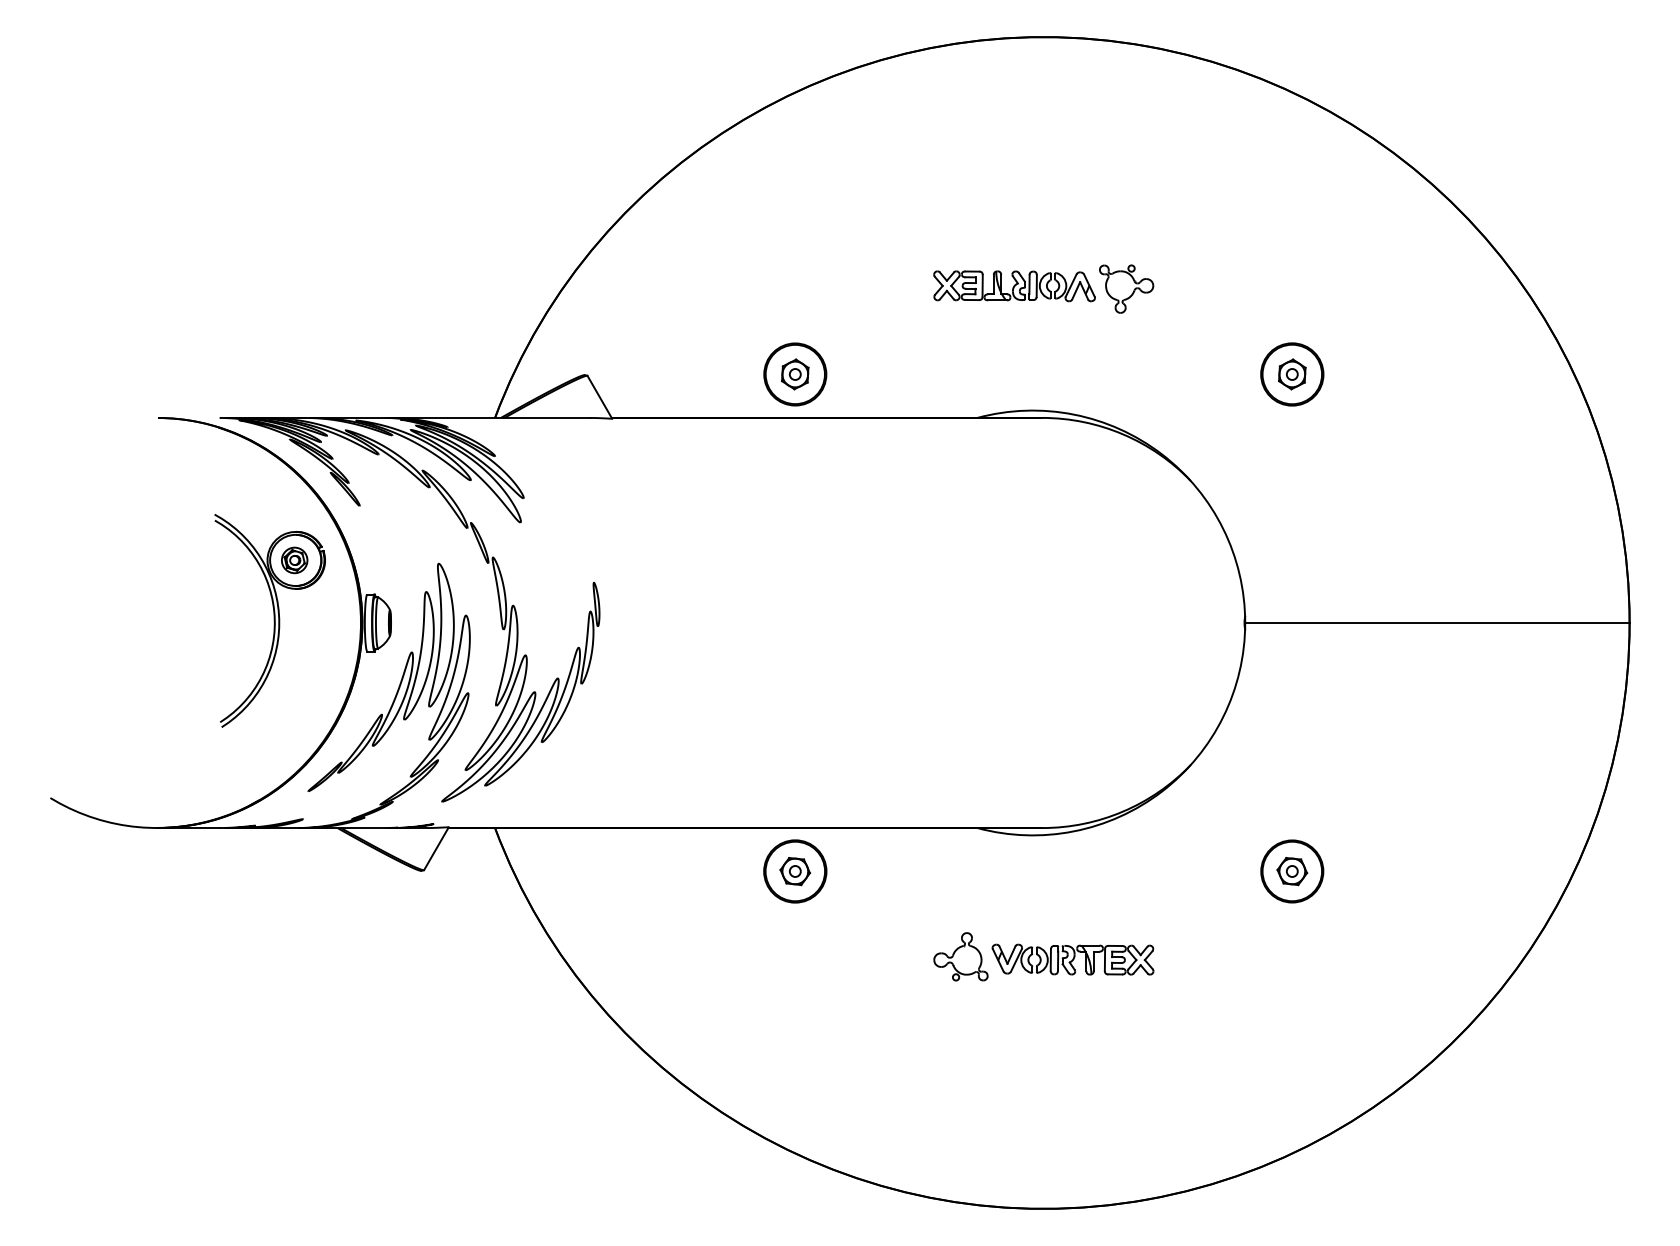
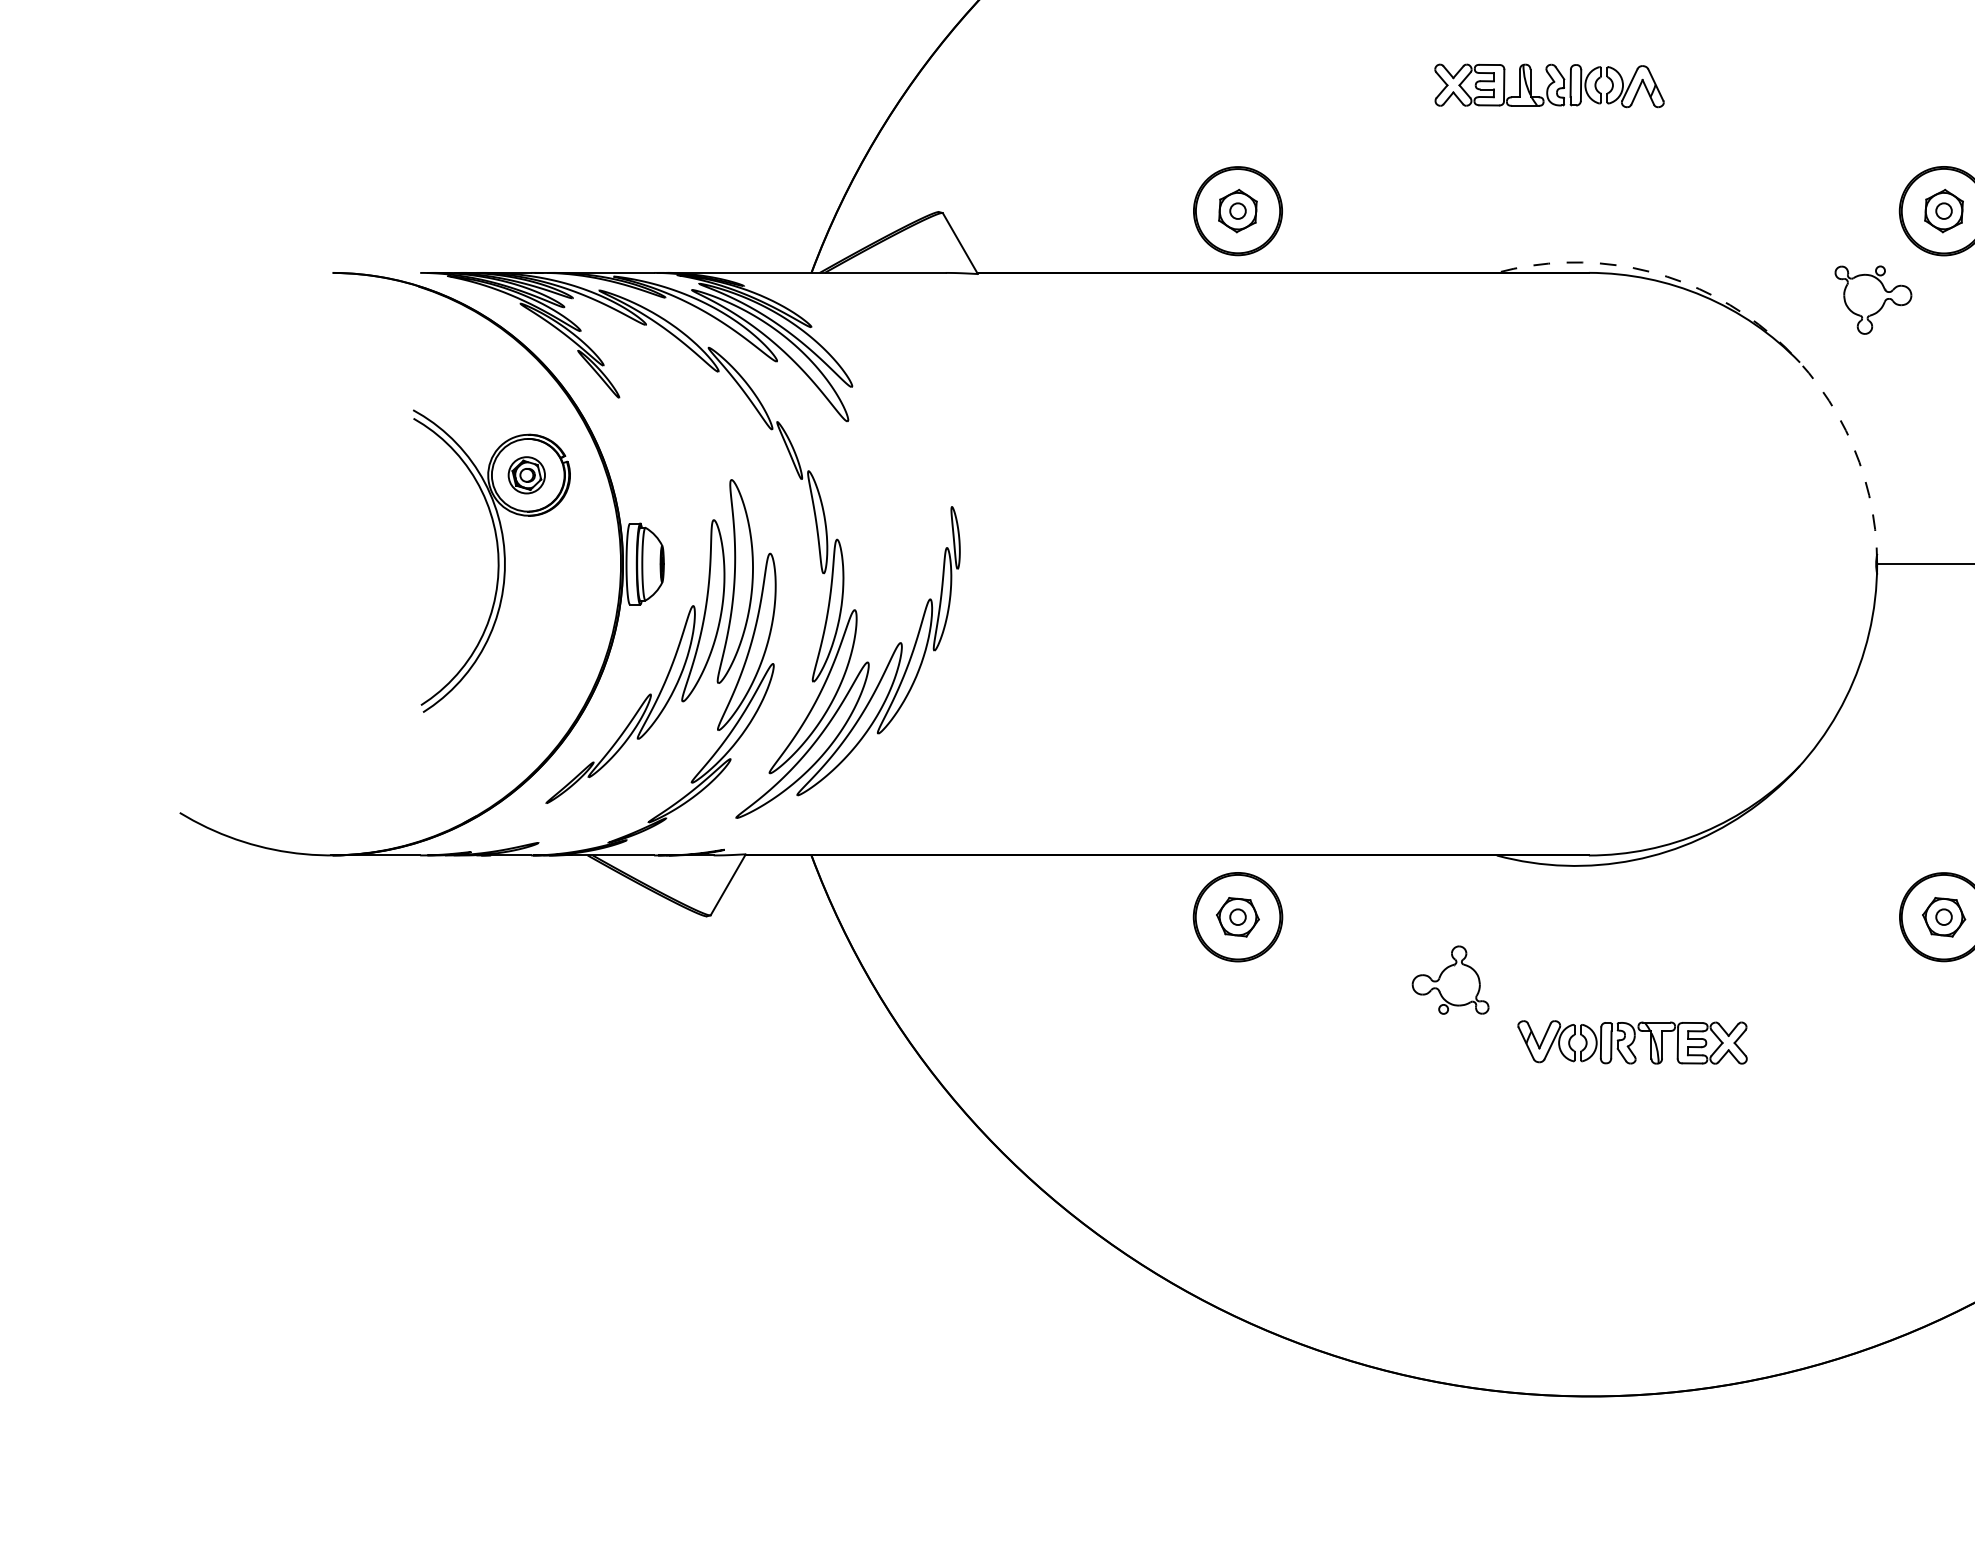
part: (1126, 288) -> (1873, 299), moved
arc: (1161, 454) -> (1758, 324), solid -> dashed
part: (960, 956) -> (1449, 979), moved

